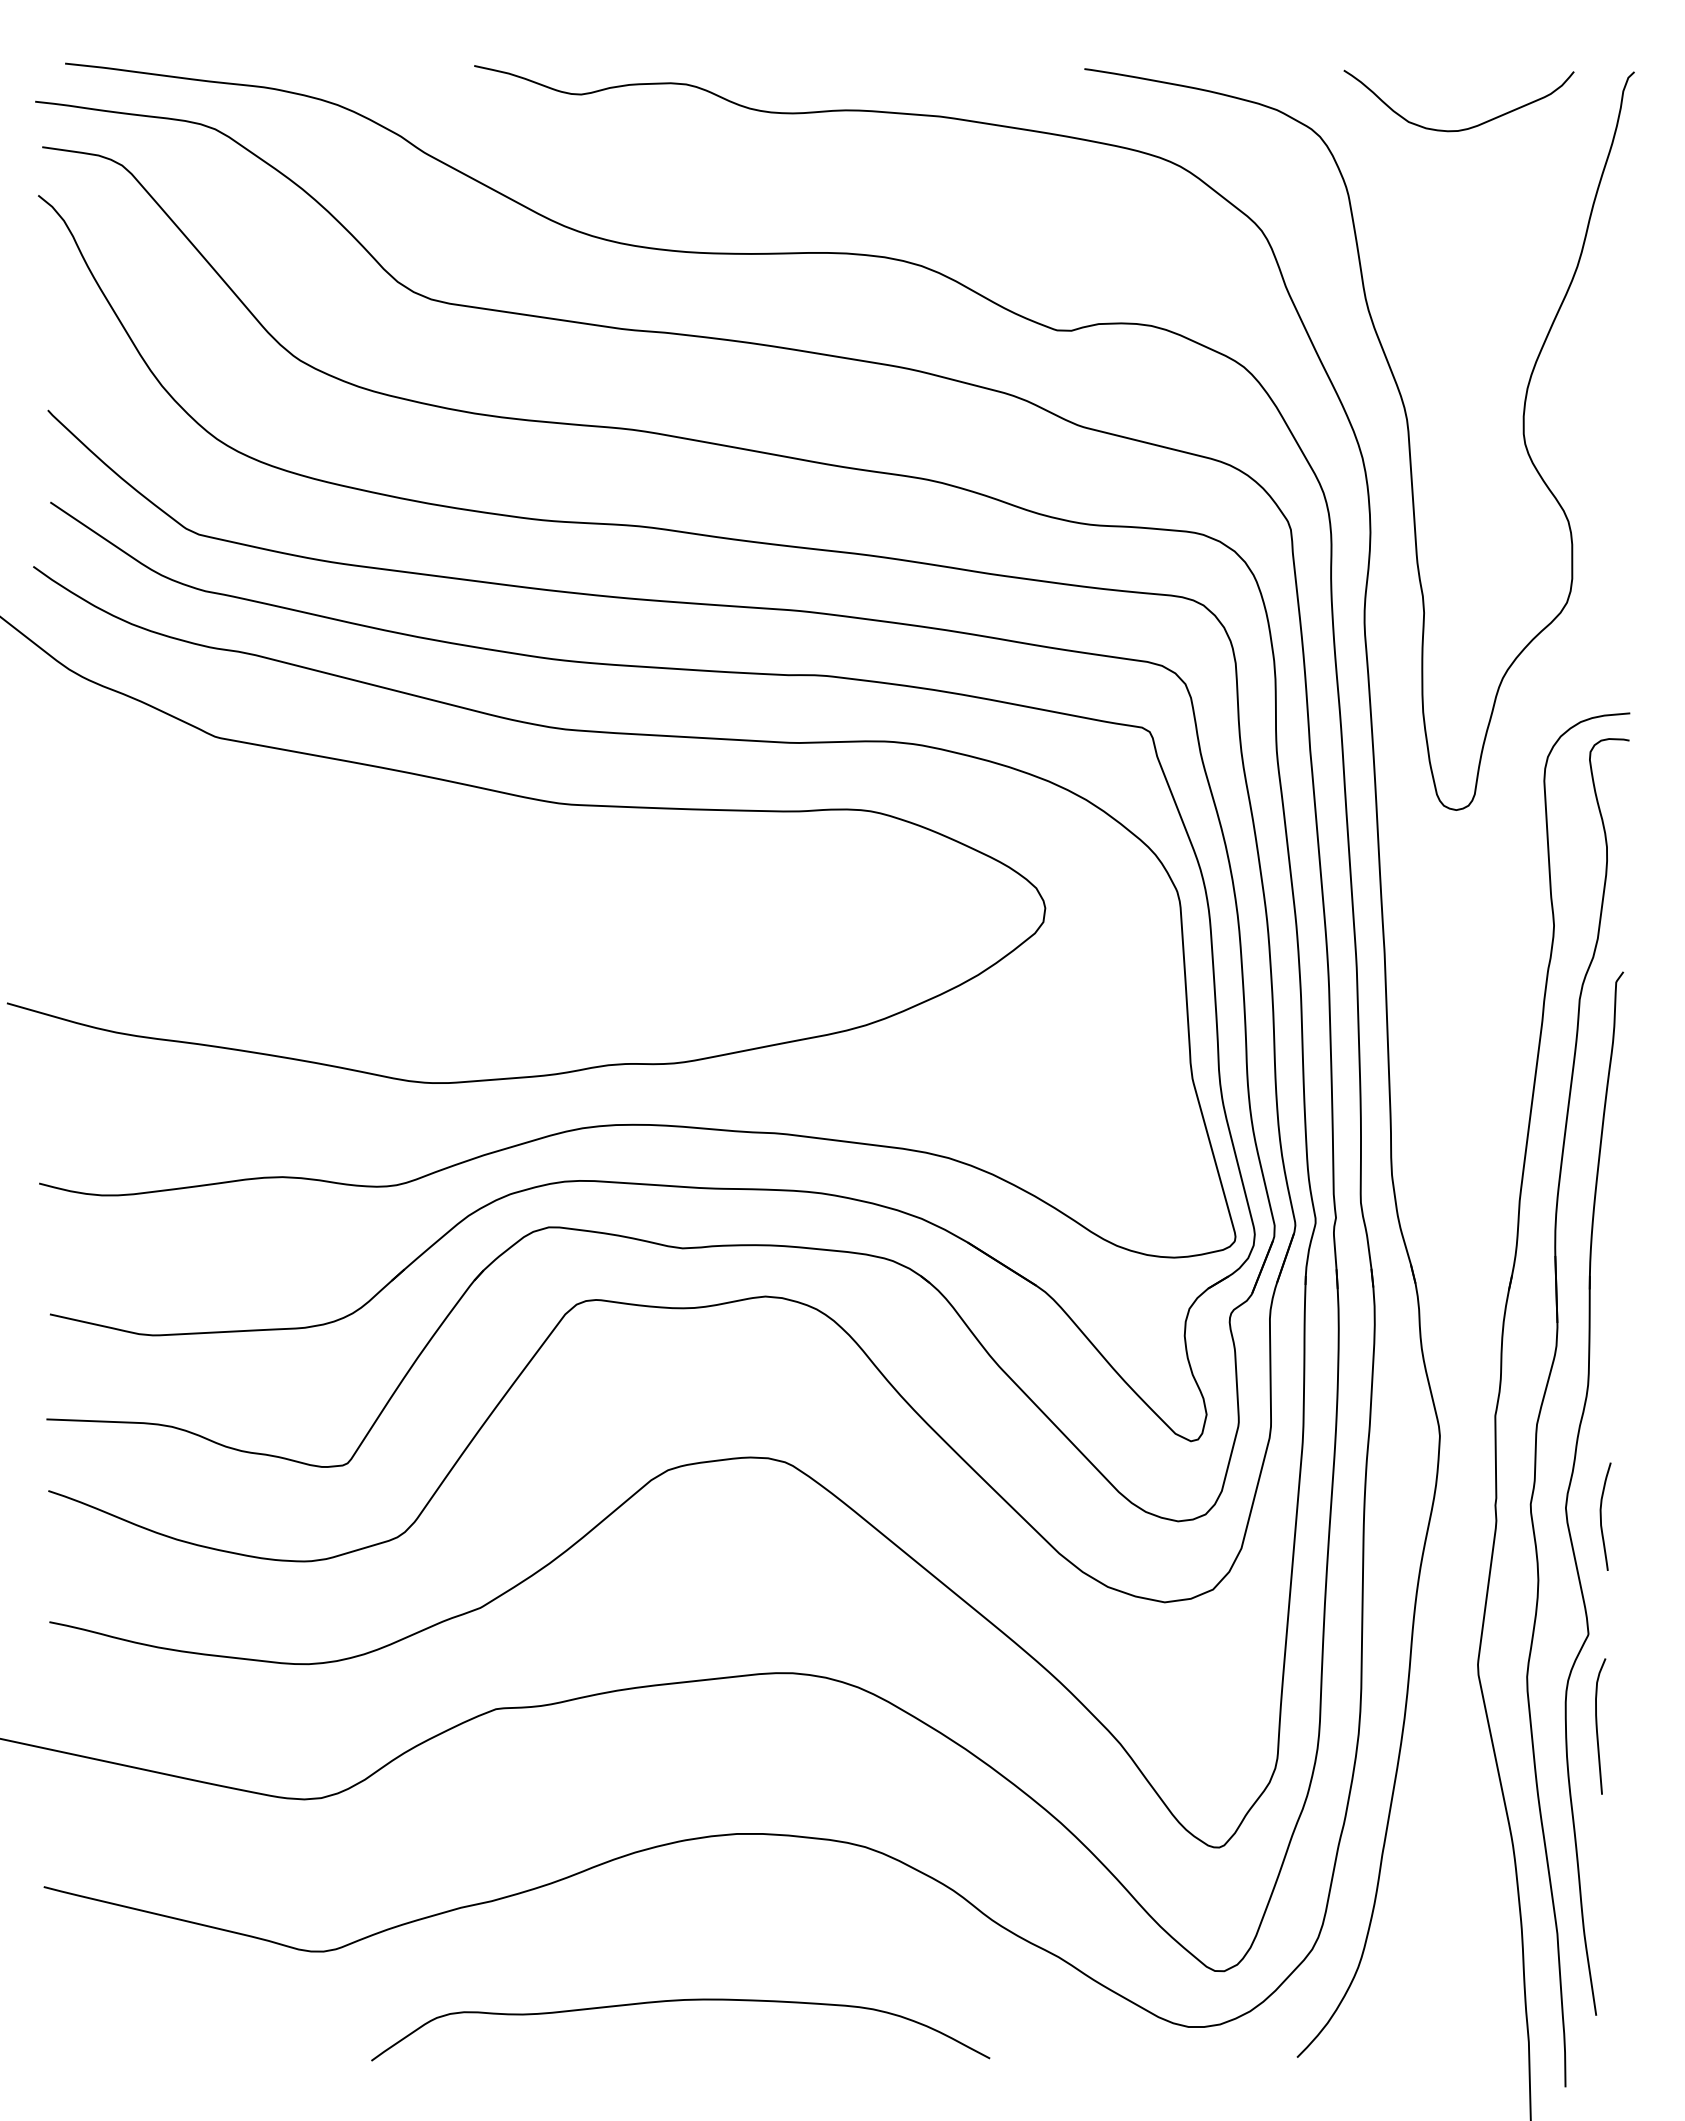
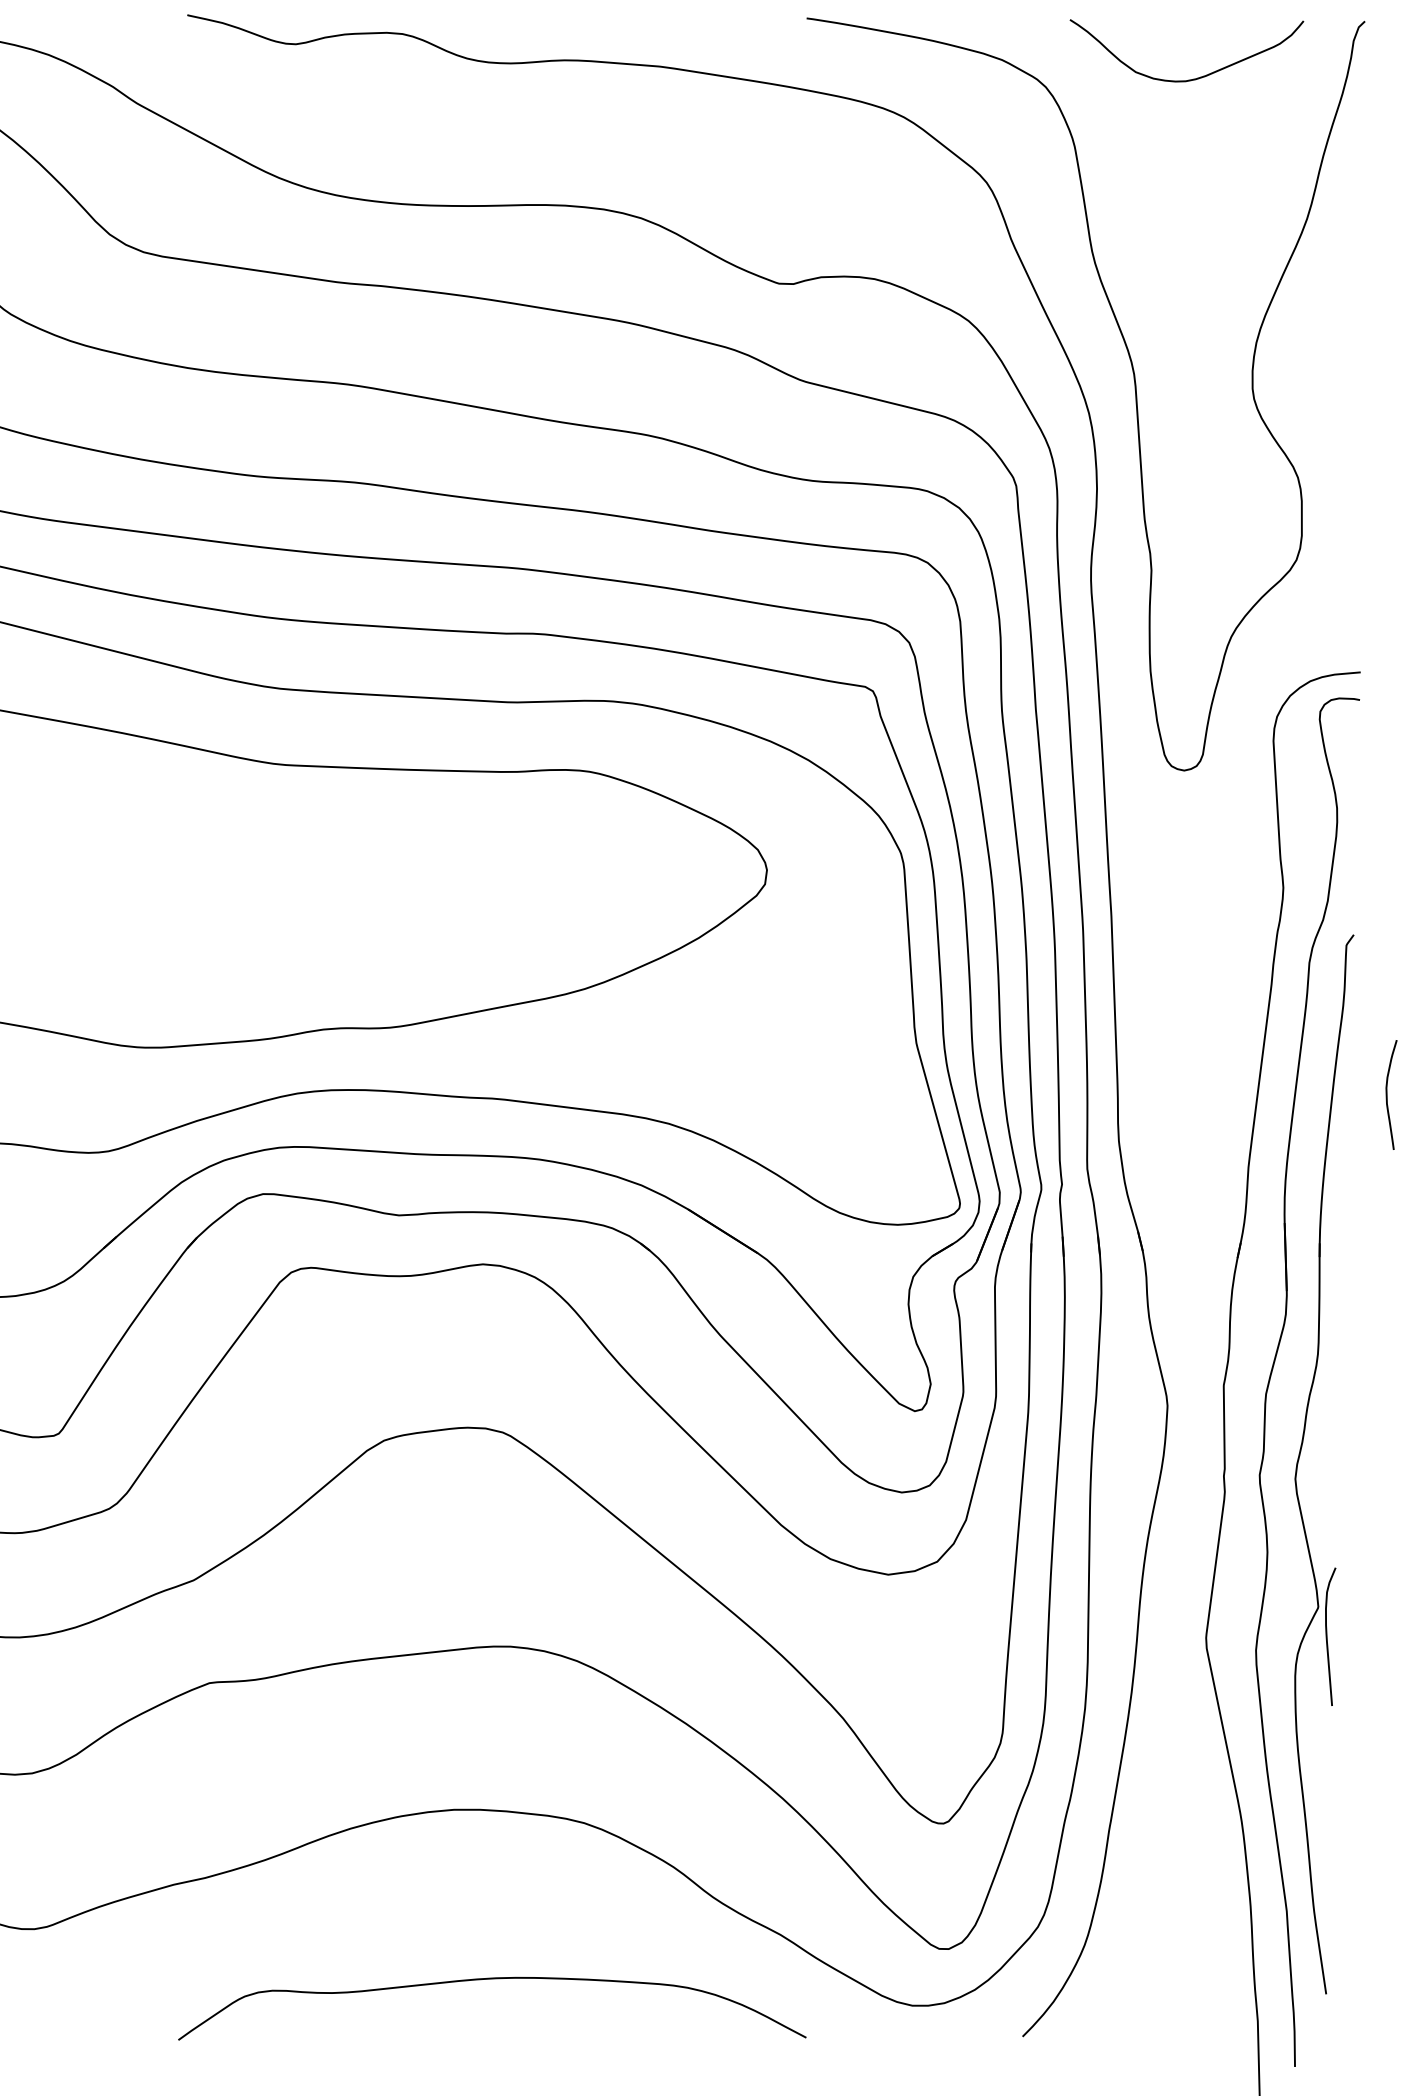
curve: (1601, 1516) -> (1387, 1094), moved
curve: (1597, 1726) -> (1327, 1636), moved
curve: (680, 2001) -> (492, 1979), moved

